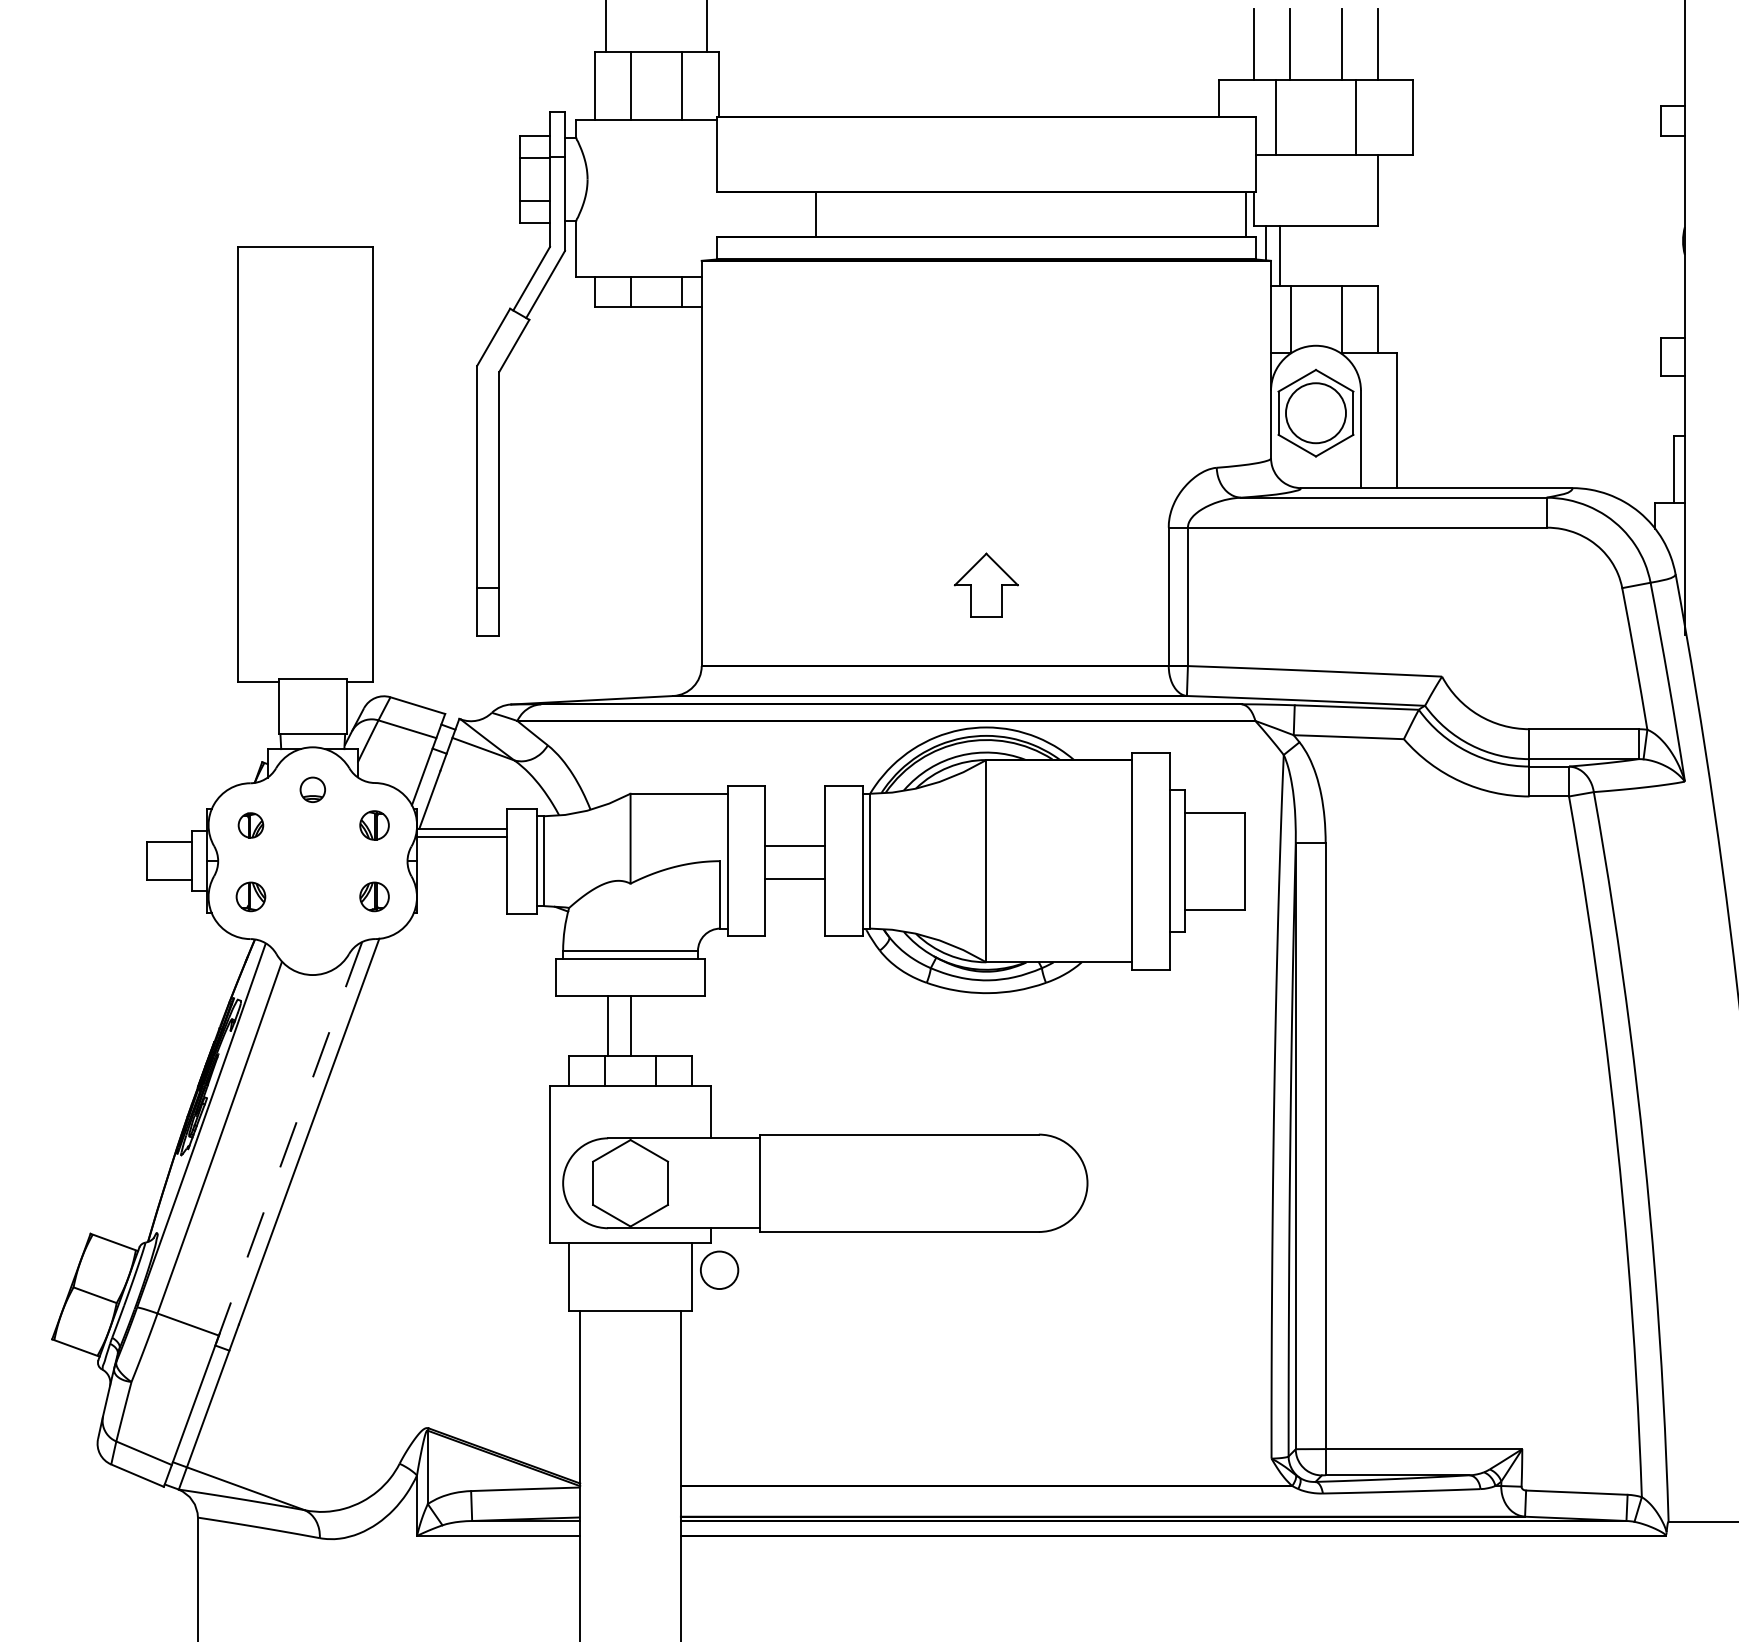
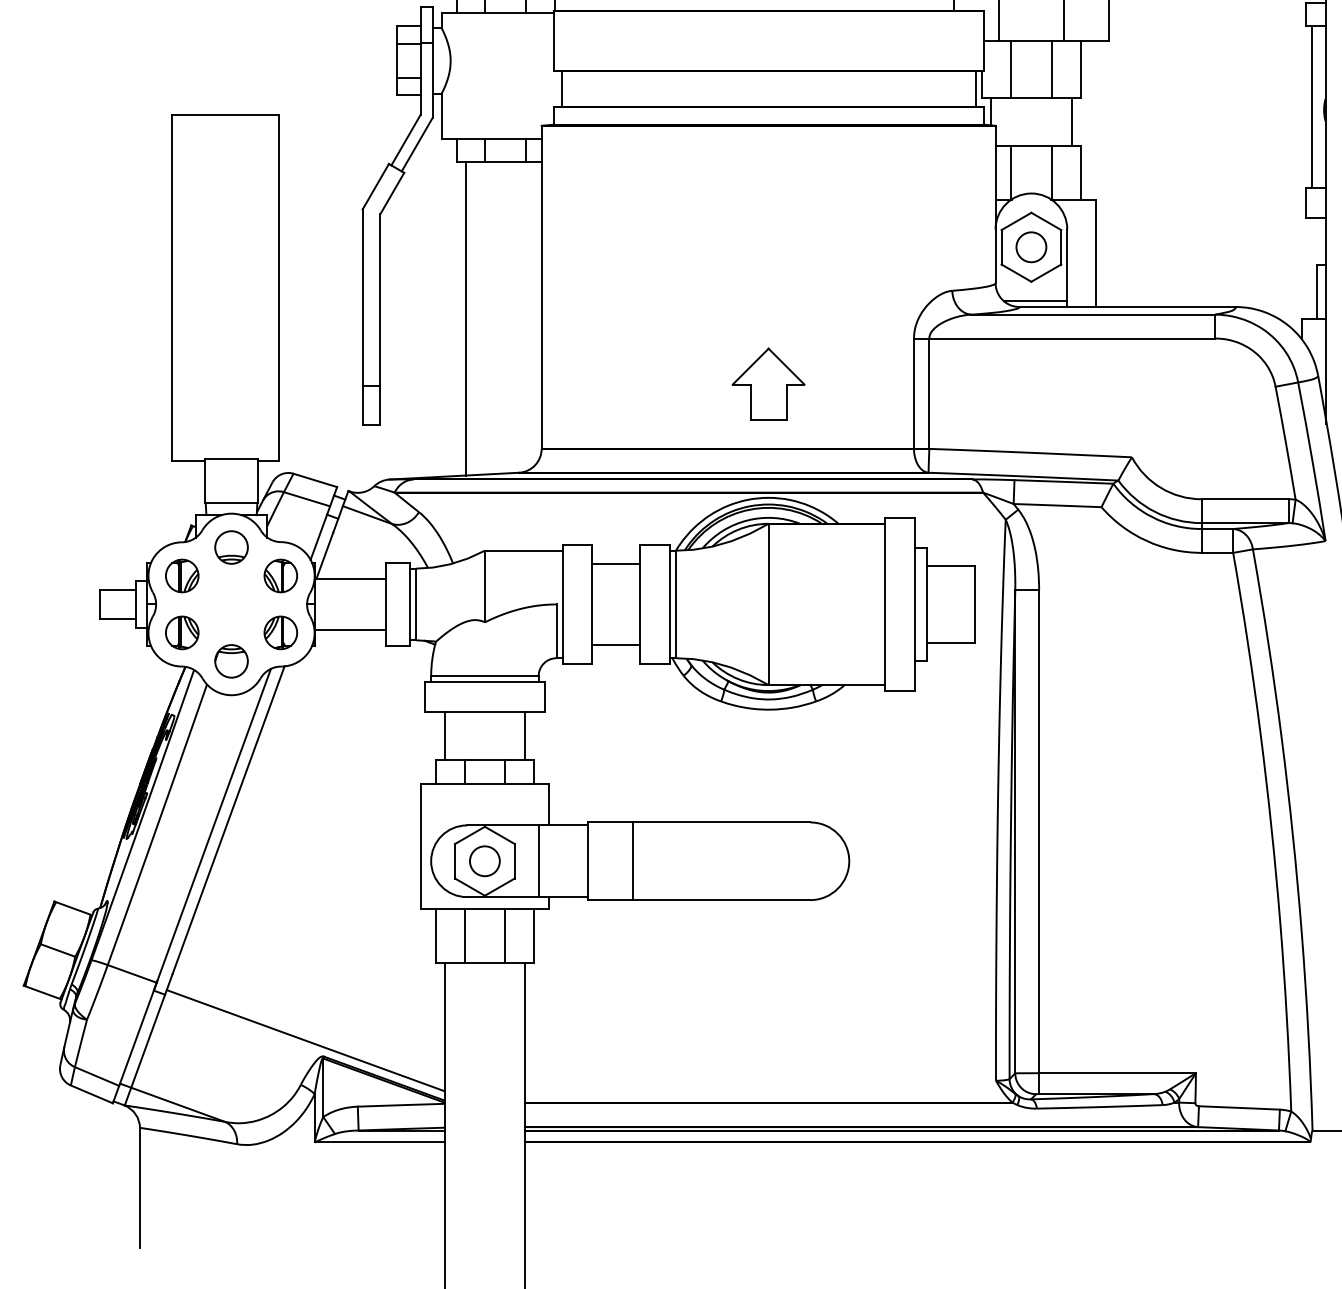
line: (1290, 189) -> (1011, 68), added
line: (1341, 189) -> (1051, 68), added
line: (815, 214) -> (561, 88), moved
line: (1668, 237) -> (1312, 107), added
line: (1280, 255) -> (1071, 121), moved
circle: (1315, 412) -> (1031, 246), size x0.62
line: (1320, 480) -> (1035, 300), added
line: (606, 502) -> (465, 318), added
part: (986, 584) -> (768, 383), size x1.43
part: (312, 789) -> (231, 547), size x1.67
part: (250, 825) -> (181, 576), size x1.67
part: (374, 825) -> (280, 576), size x1.43
line: (461, 836) -> (350, 630), moved
line: (795, 845) -> (616, 644), moved
line: (795, 878) -> (616, 564), moved
part: (250, 896) -> (181, 632), size x1.43
part: (374, 896) -> (280, 632), size x1.43
part: (312, 932) -> (231, 661), added
line: (607, 1025) -> (524, 735), moved
line: (631, 1025) -> (445, 735), moved
line: (289, 1143) -> (212, 829), dashed -> solid
line: (816, 1182) -> (633, 860), added
line: (697, 1183) -> (538, 861), added
circle: (719, 1269) -> (484, 860), moved
line: (605, 1276) -> (464, 935), added
line: (655, 1276) -> (504, 935), added
line: (405, 1407) -> (305, 1040), added

